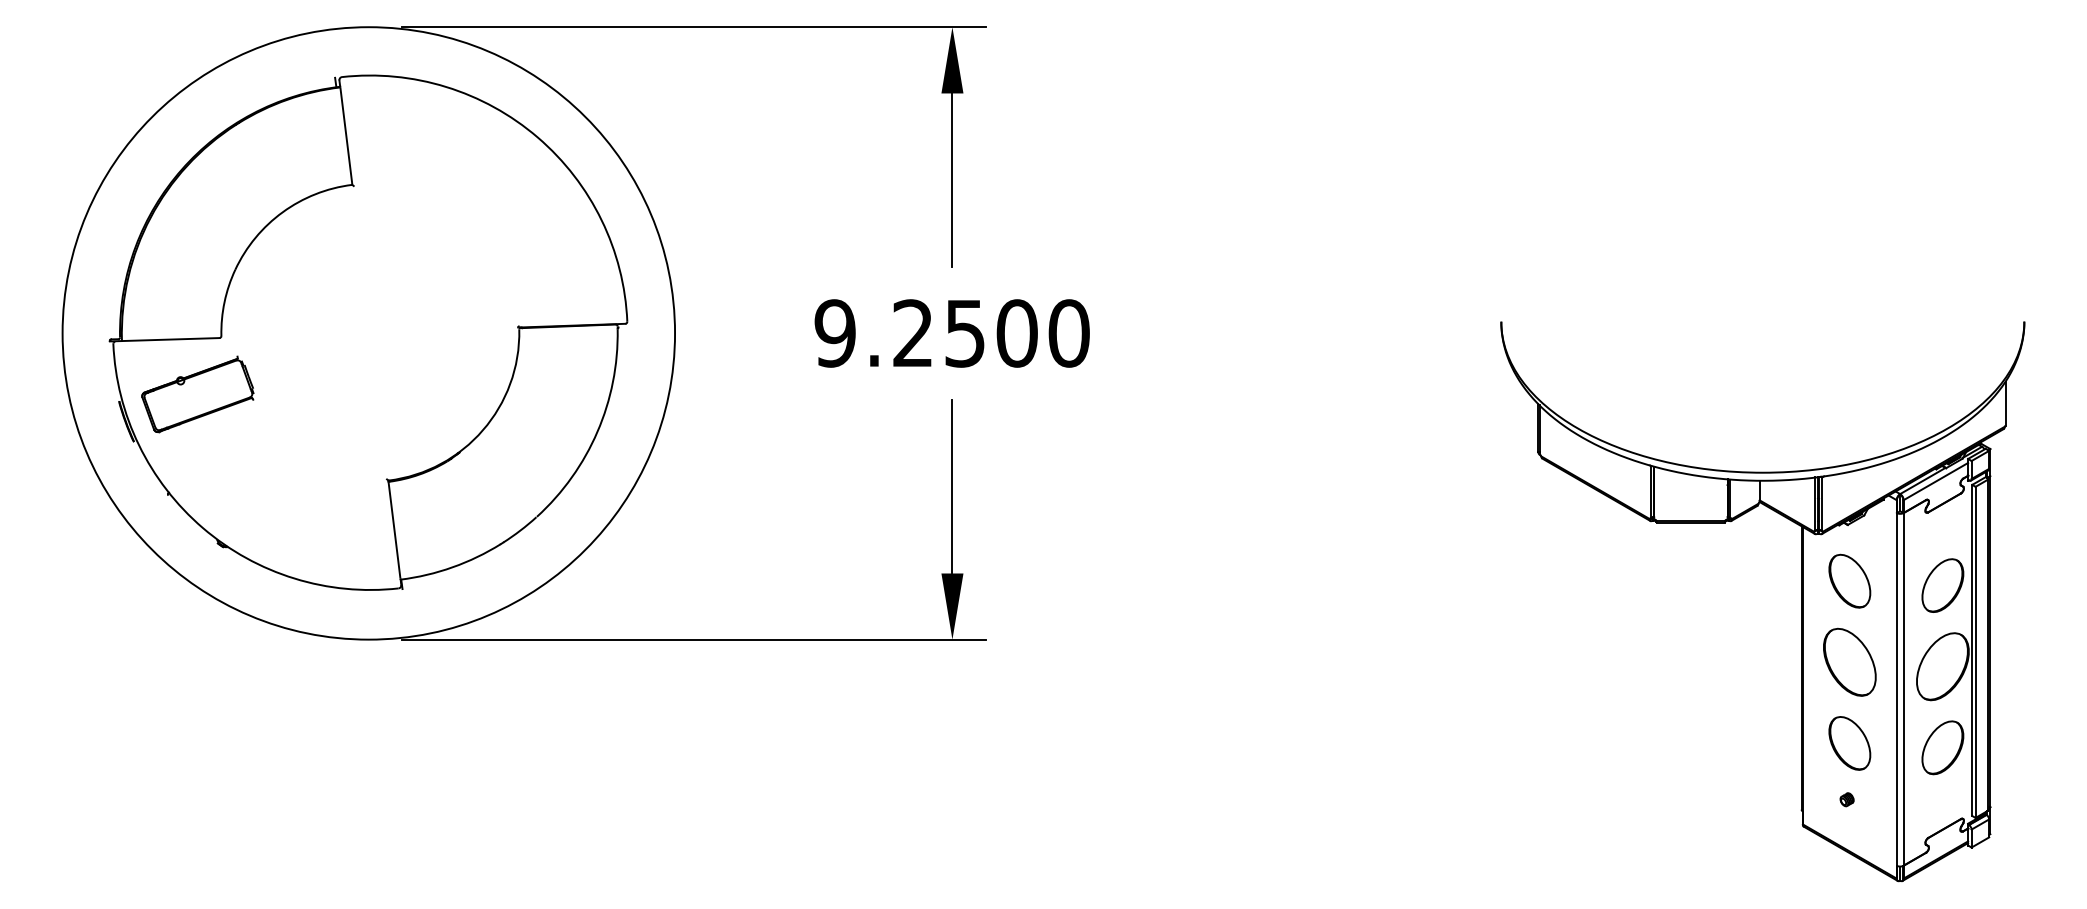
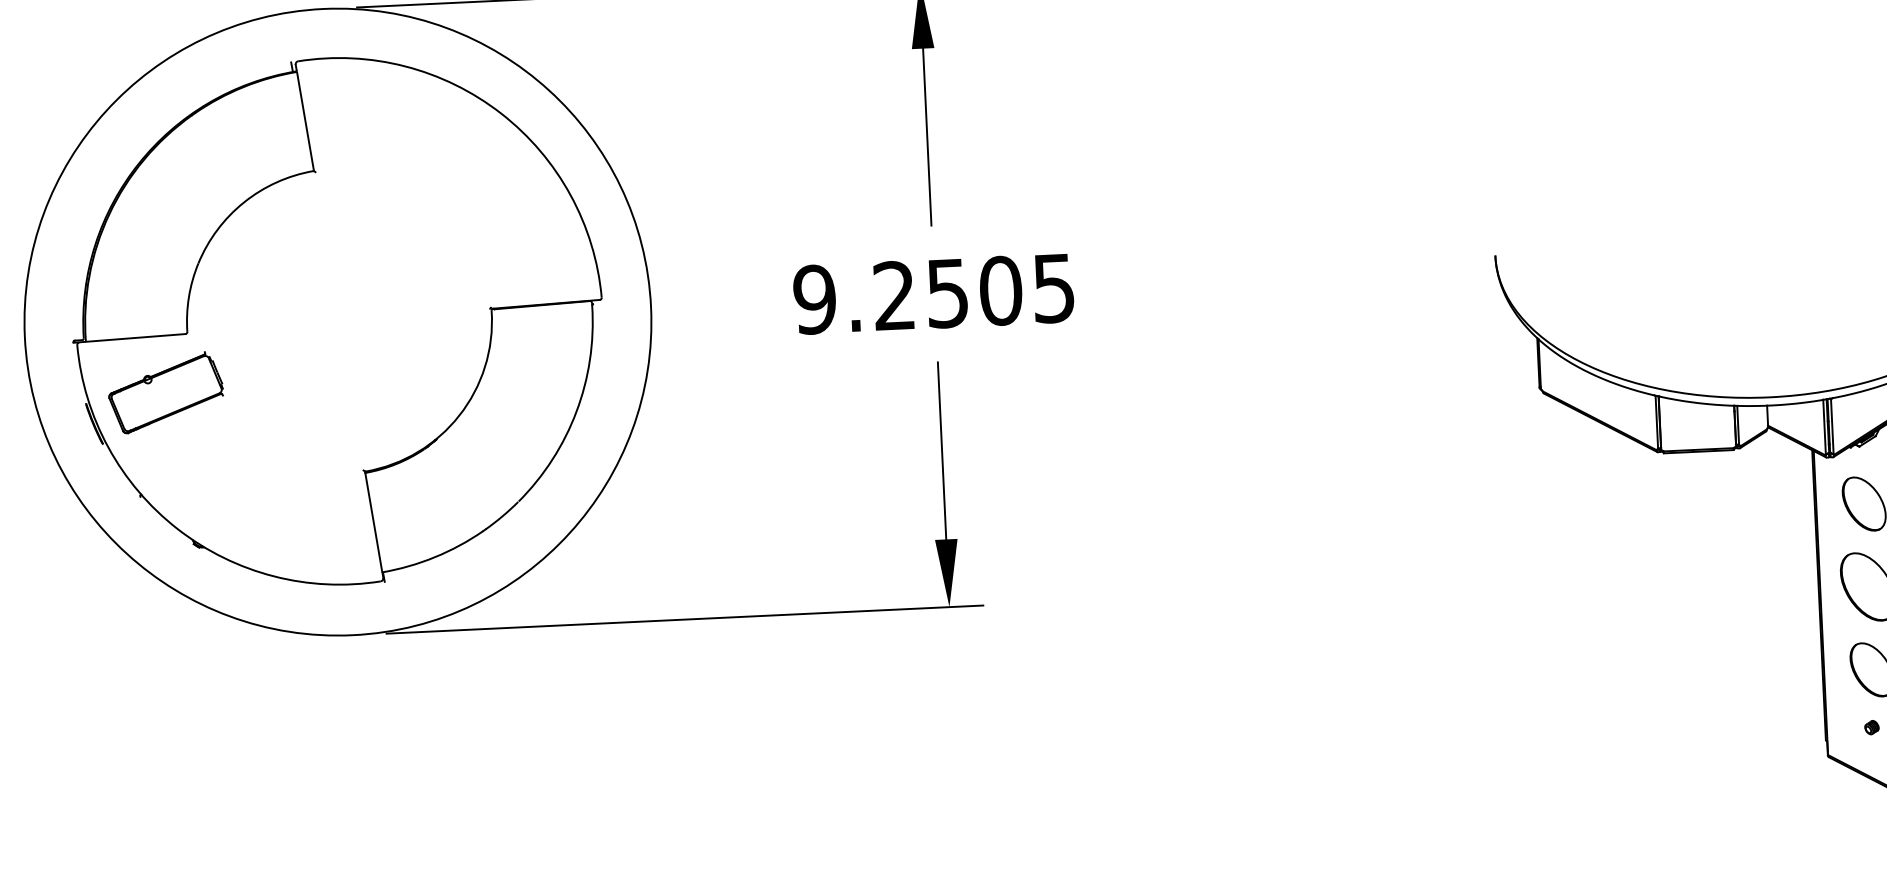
text: (1068, 333) -> (1053, 288), 9.2500 -> 9.2505

